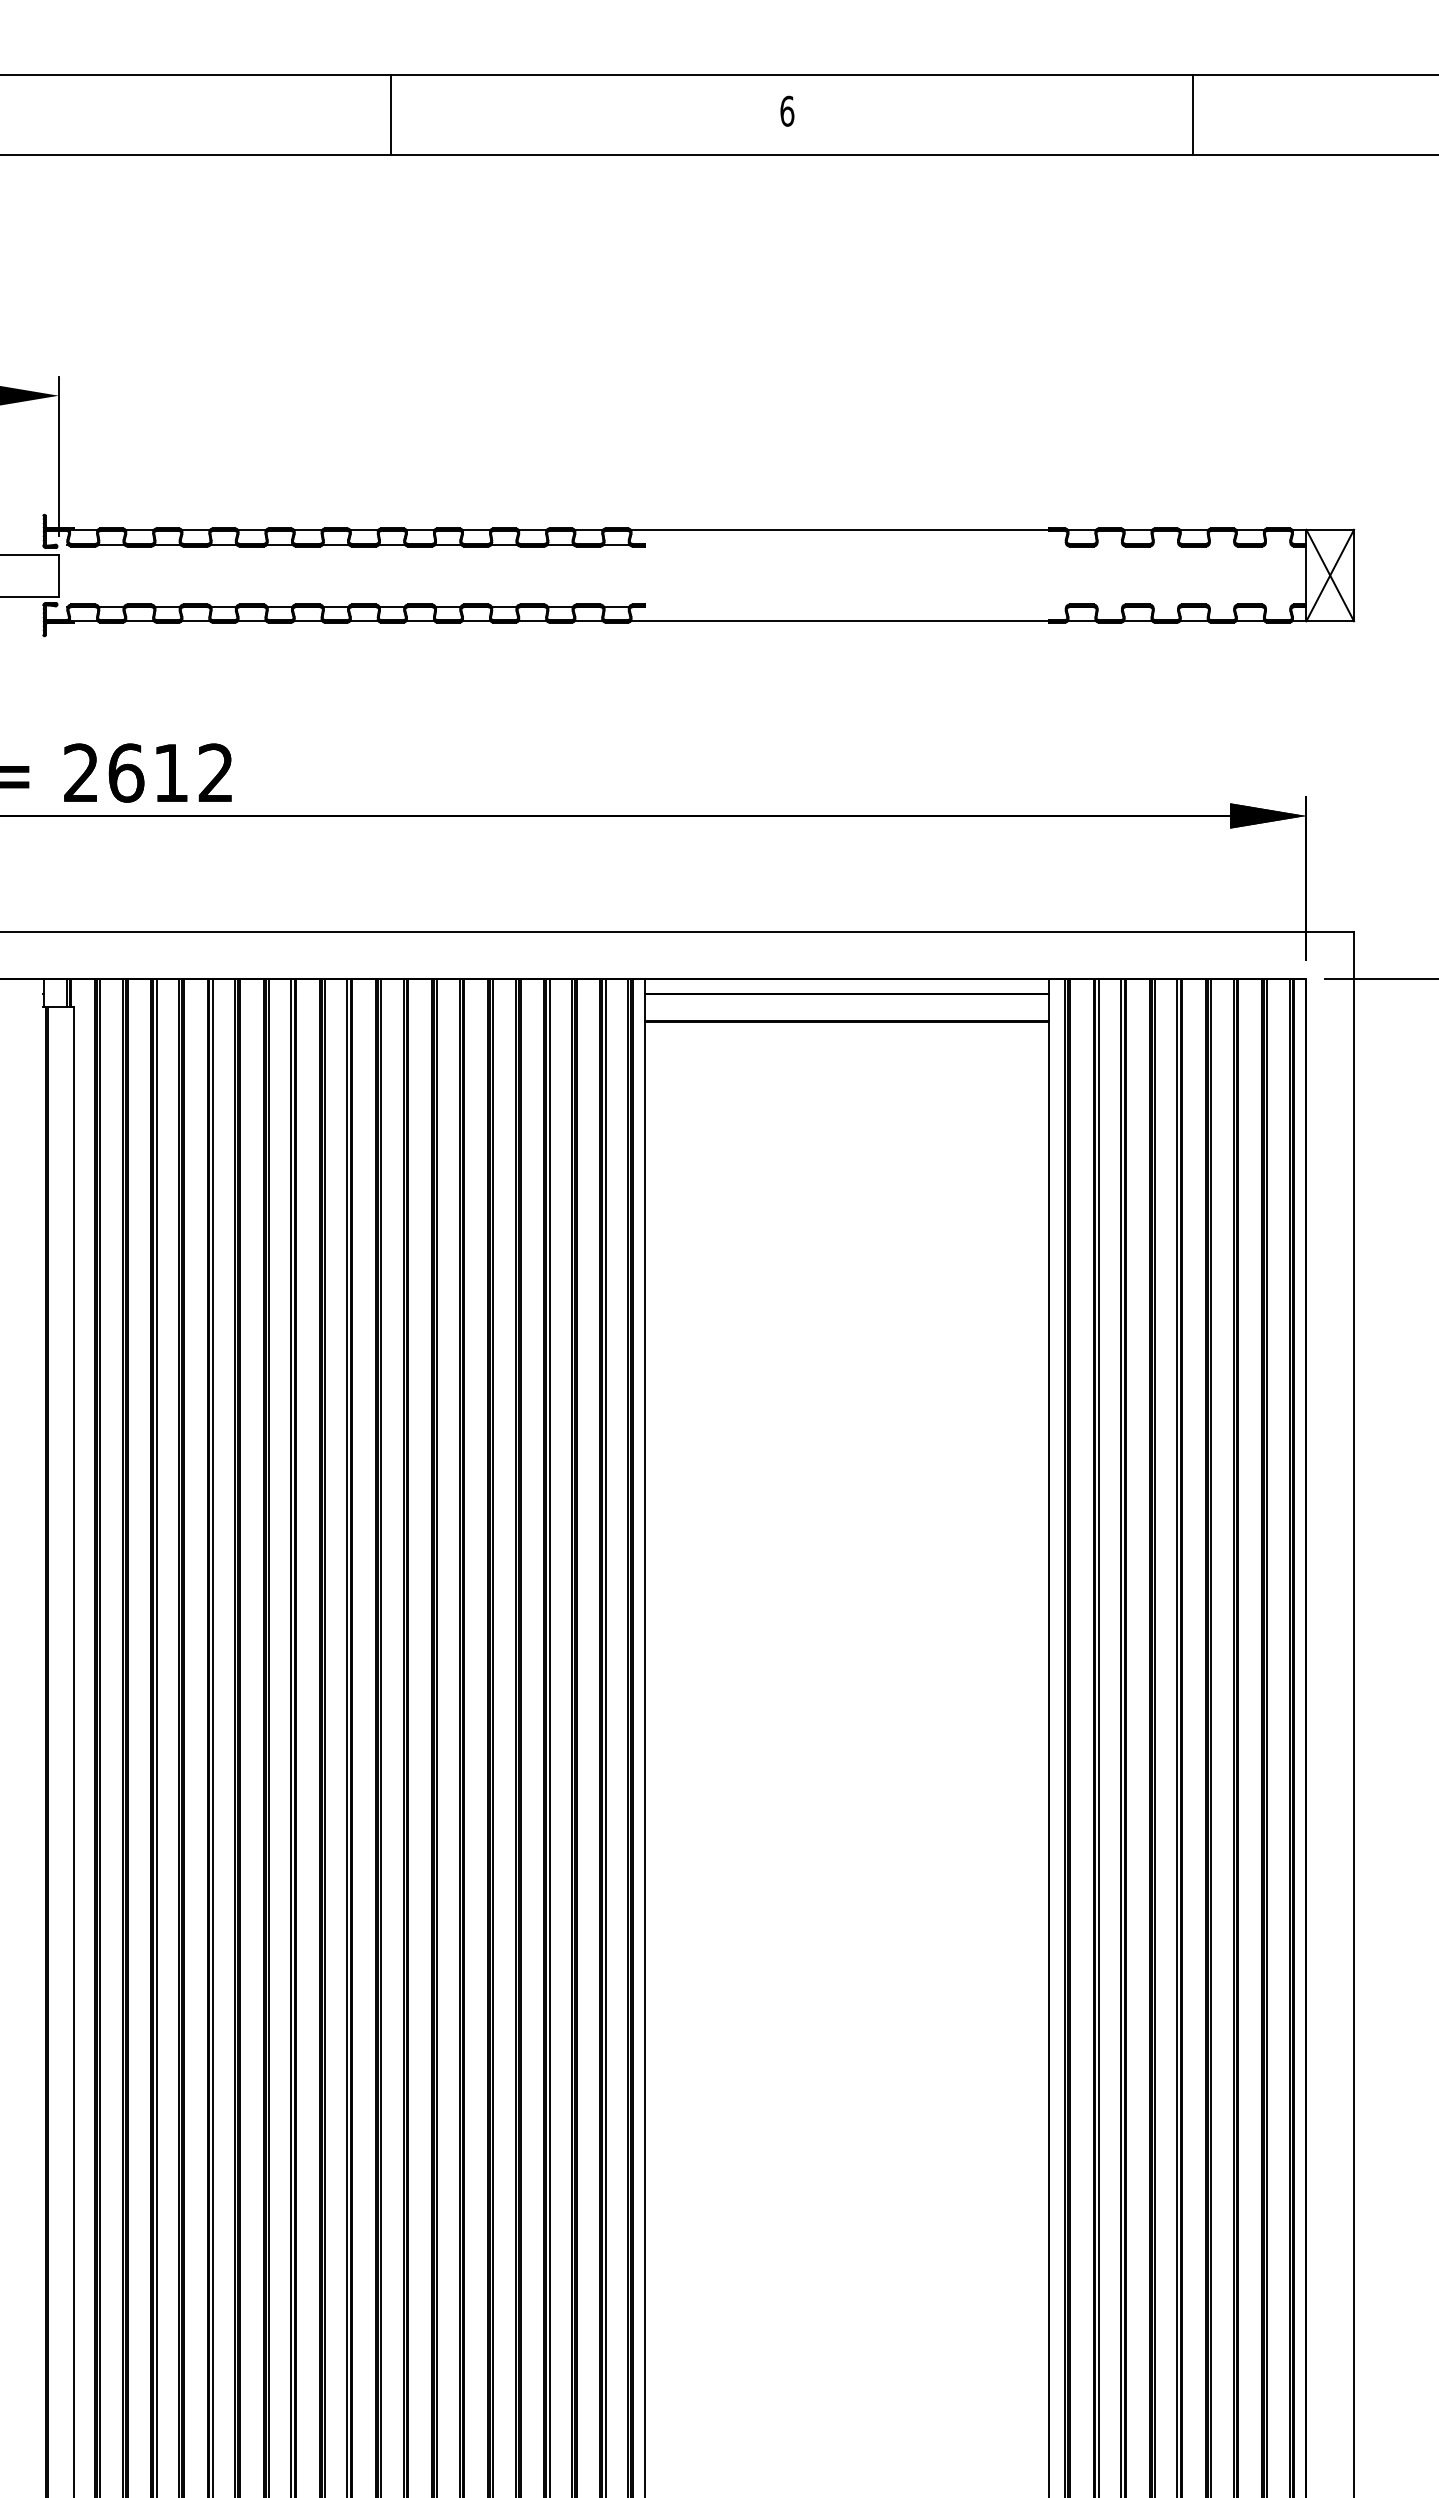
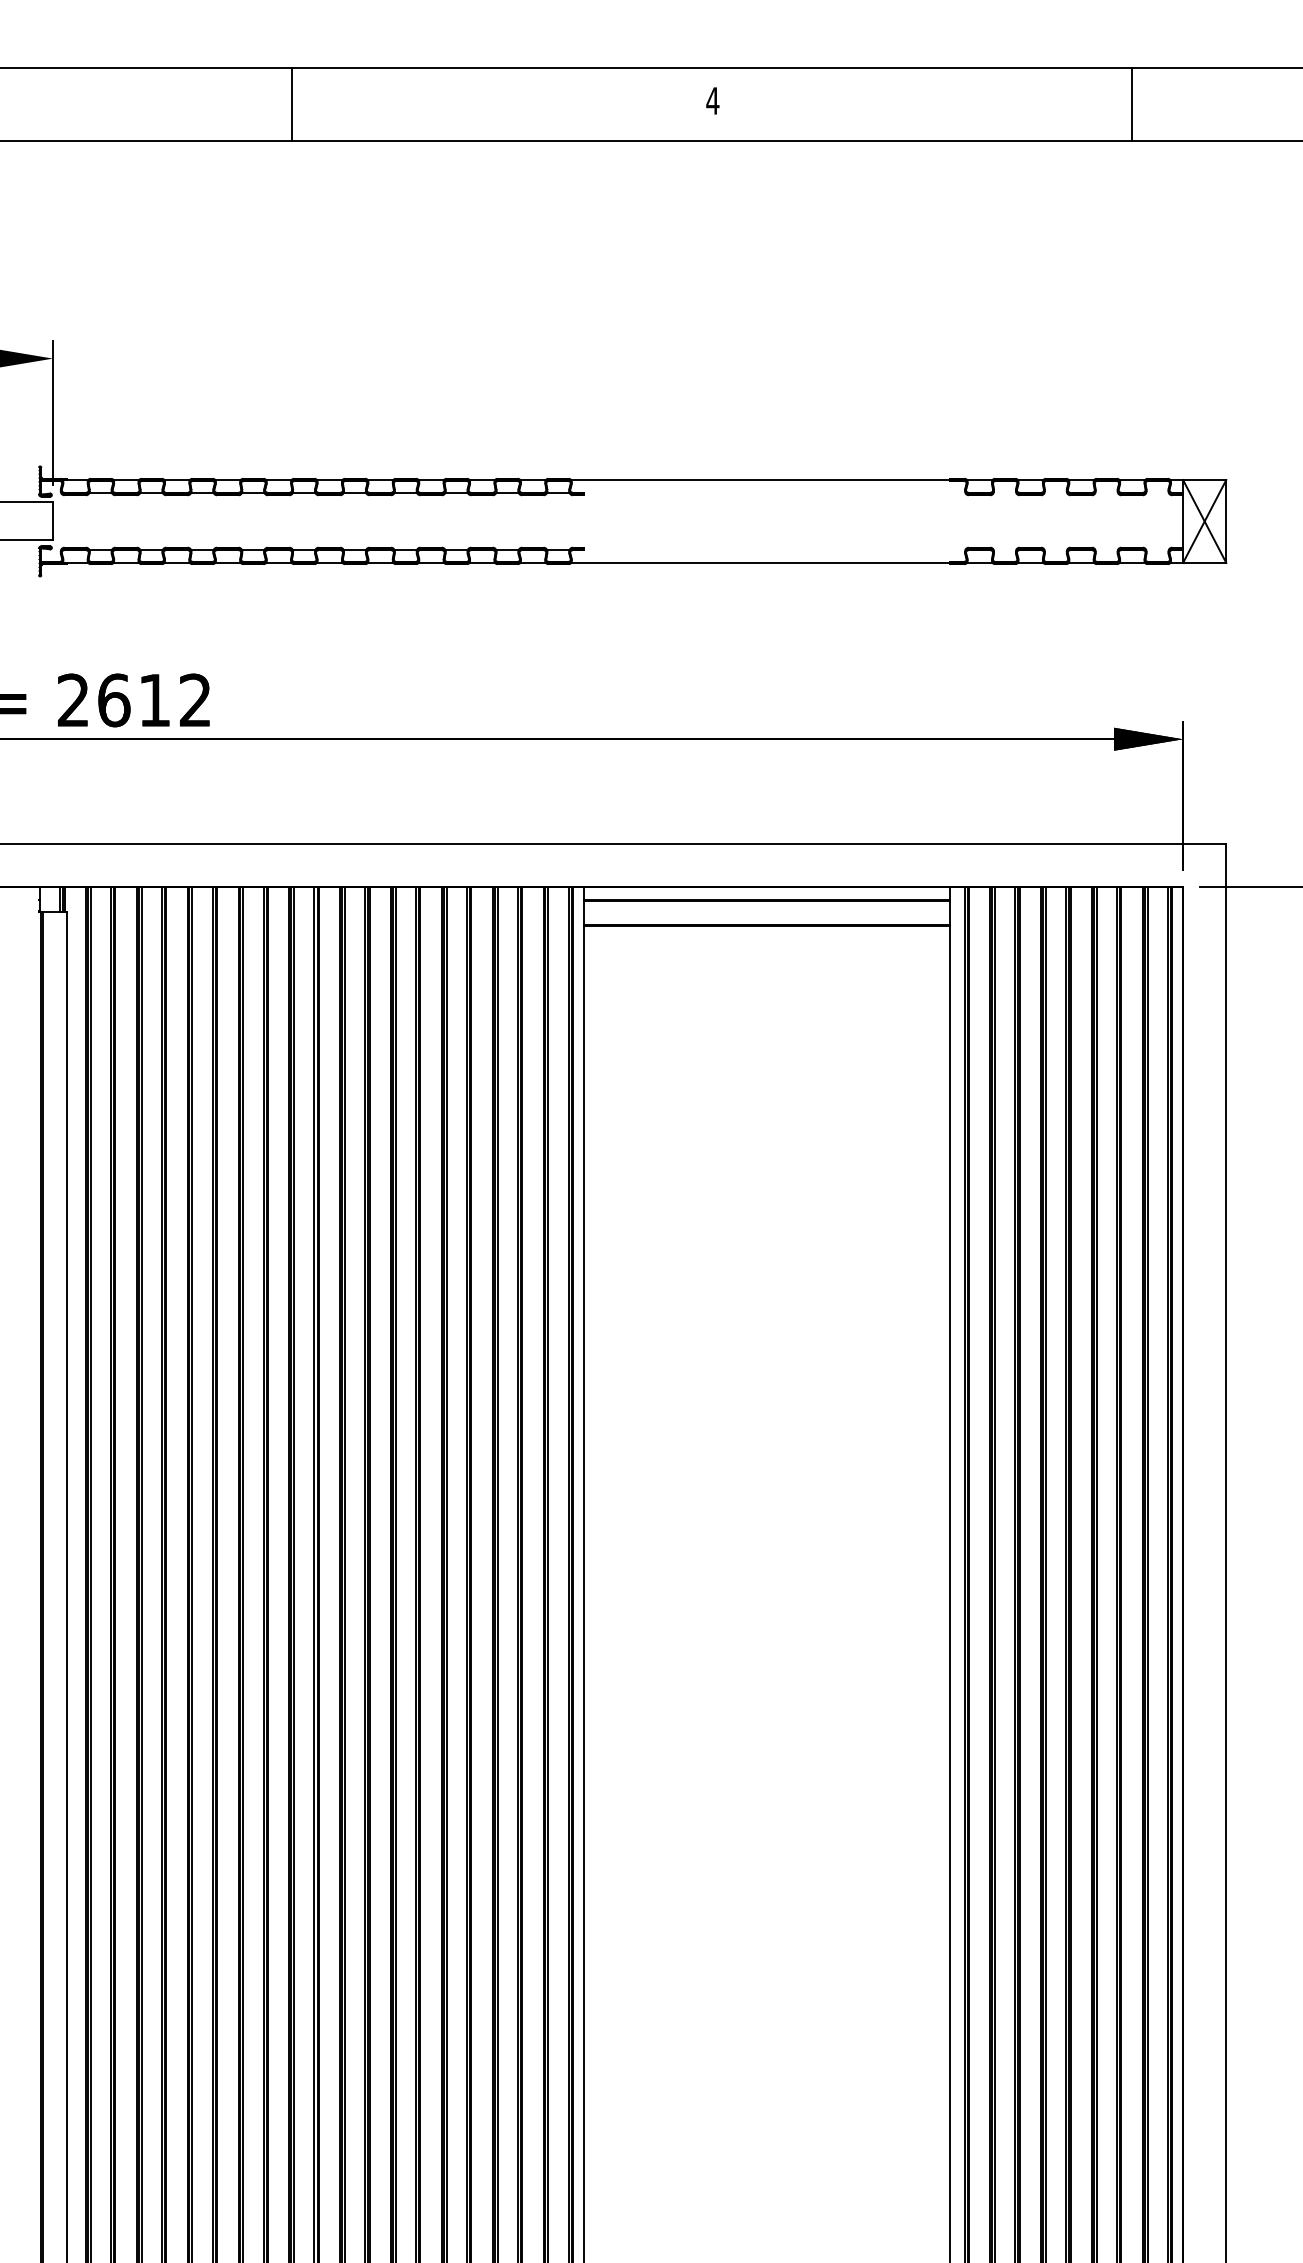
text: (786, 110) -> (712, 100), 6 -> 4
line: (390, 114) -> (291, 103), moved
line: (1192, 114) -> (1131, 103), moved

